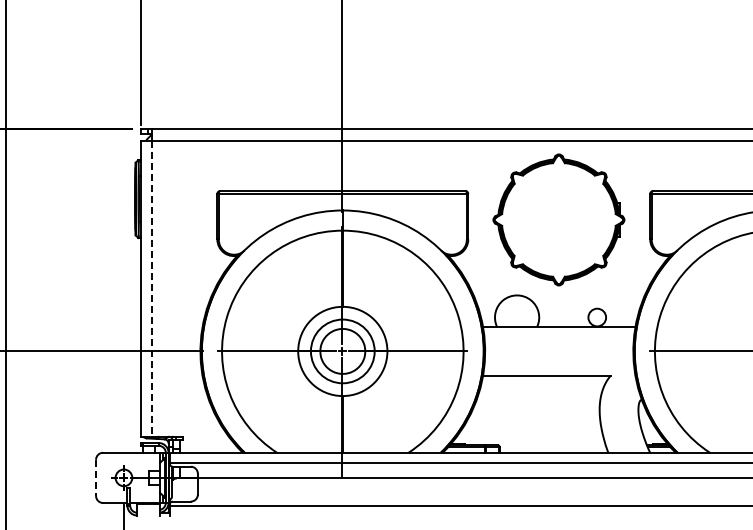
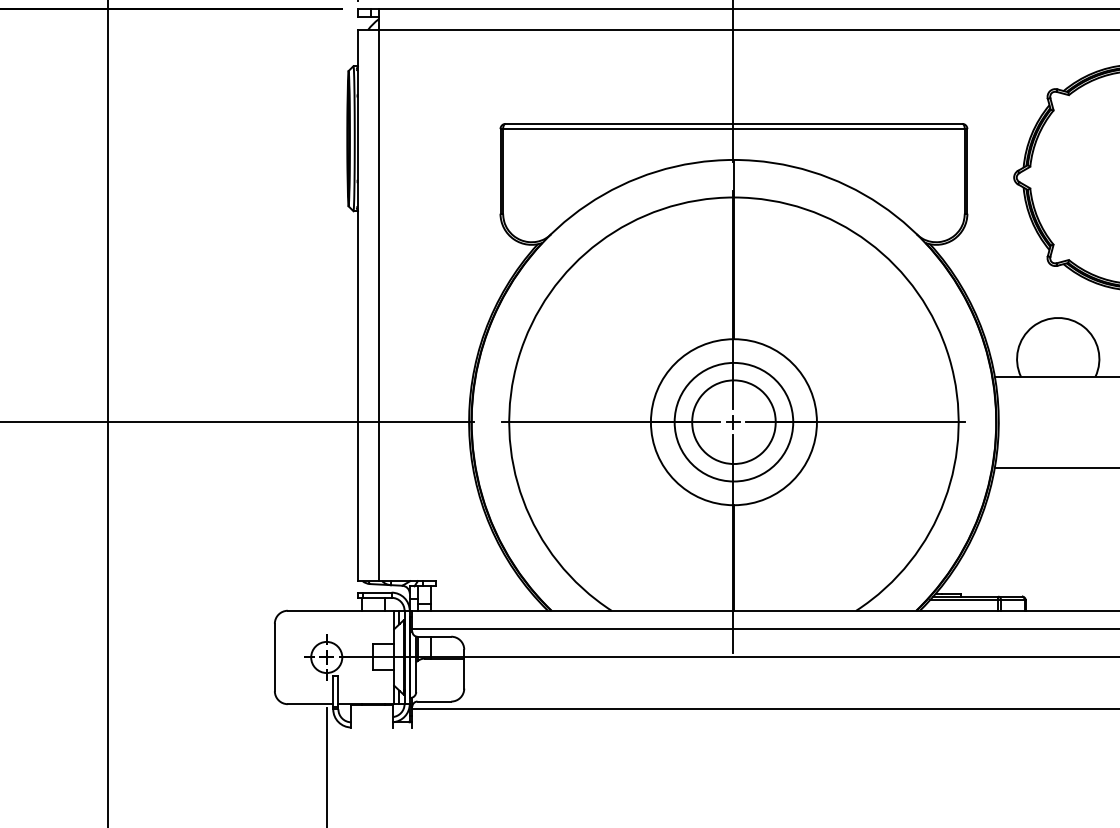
line: (151, 289) -> (377, 306), dashed -> solid
line: (96, 478) -> (275, 658), dashed -> solid

